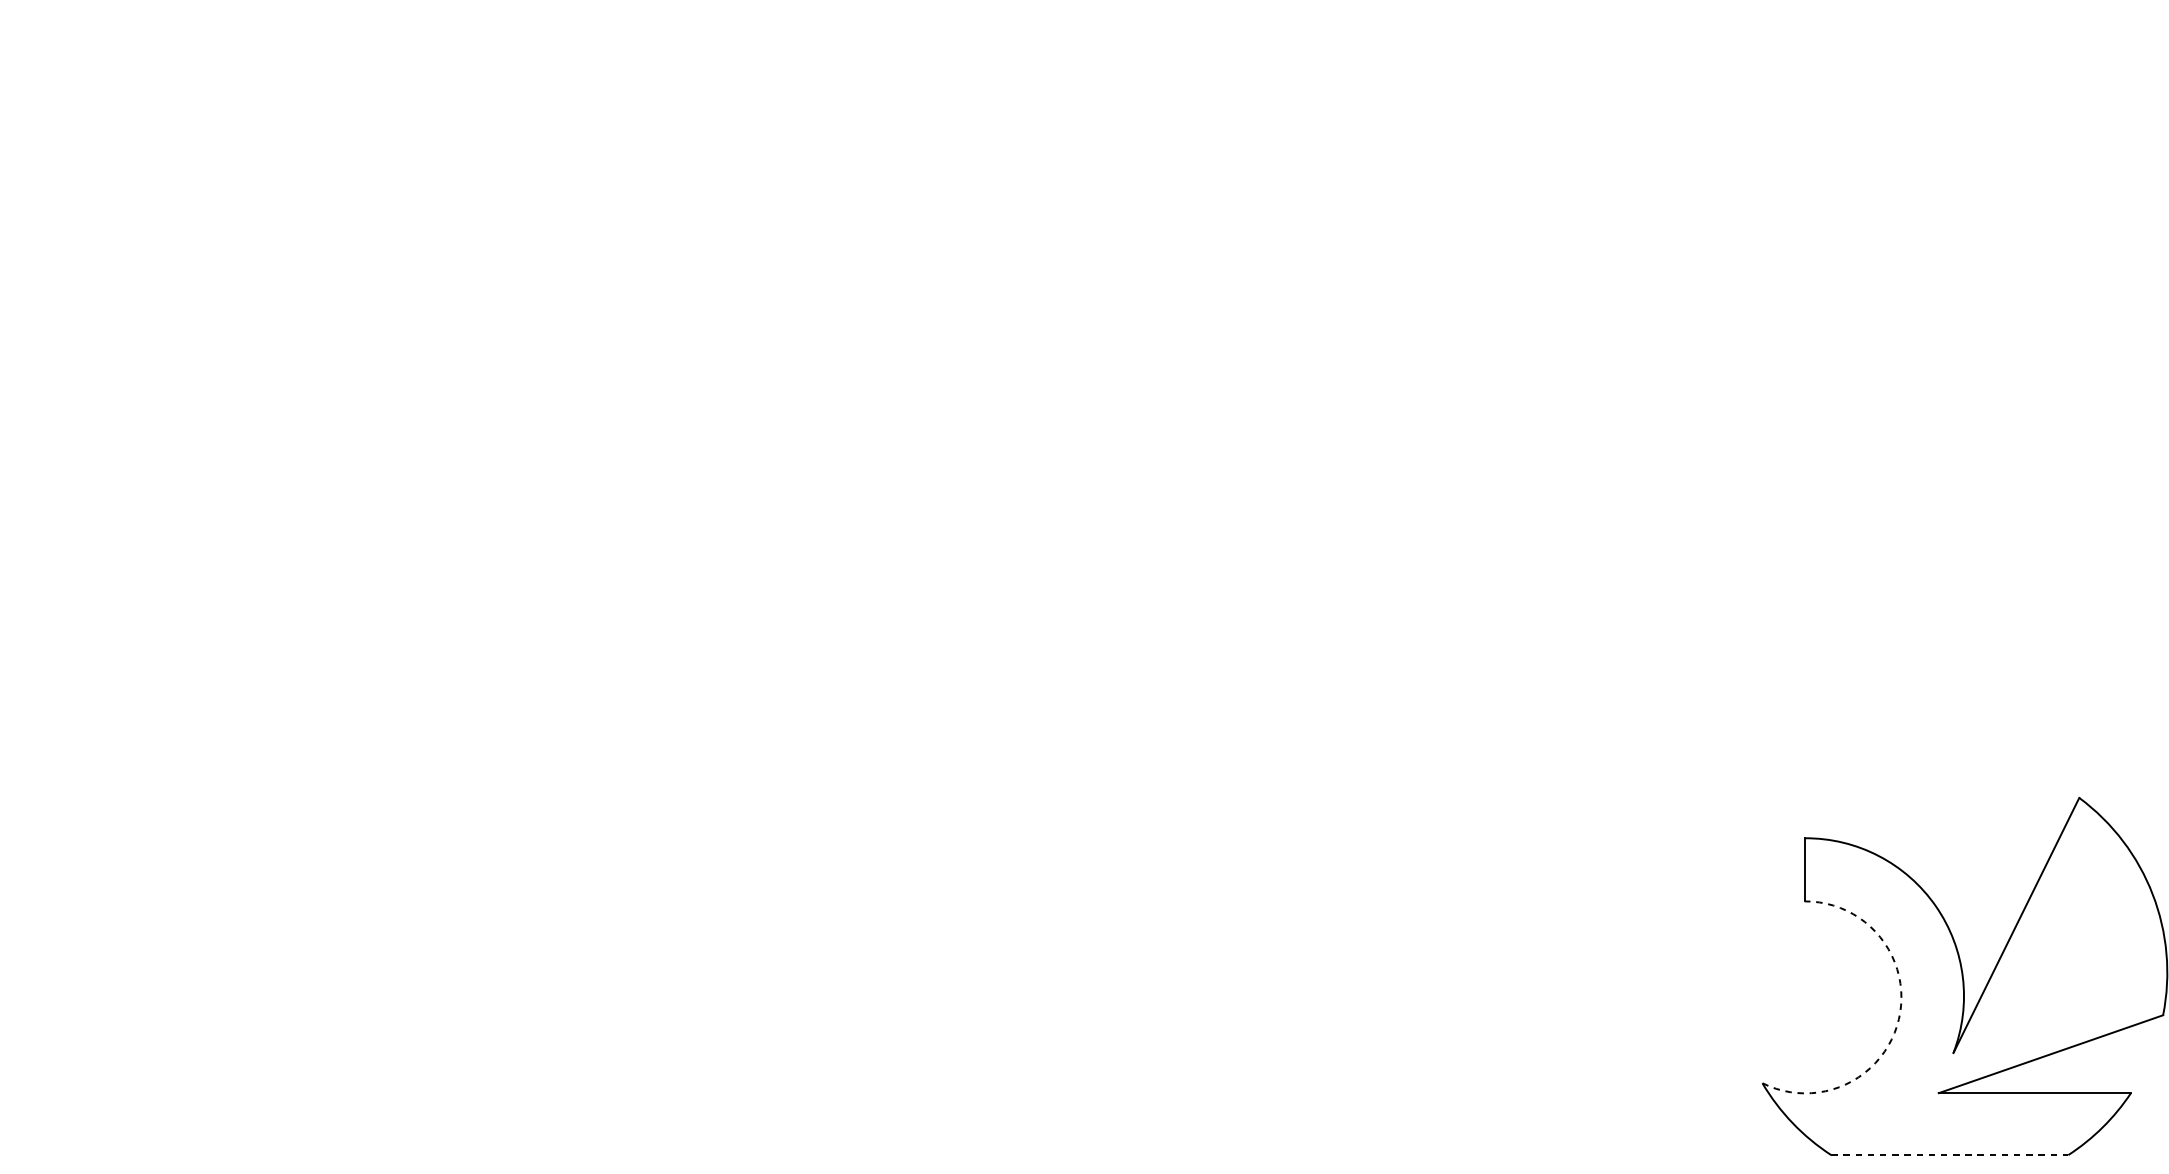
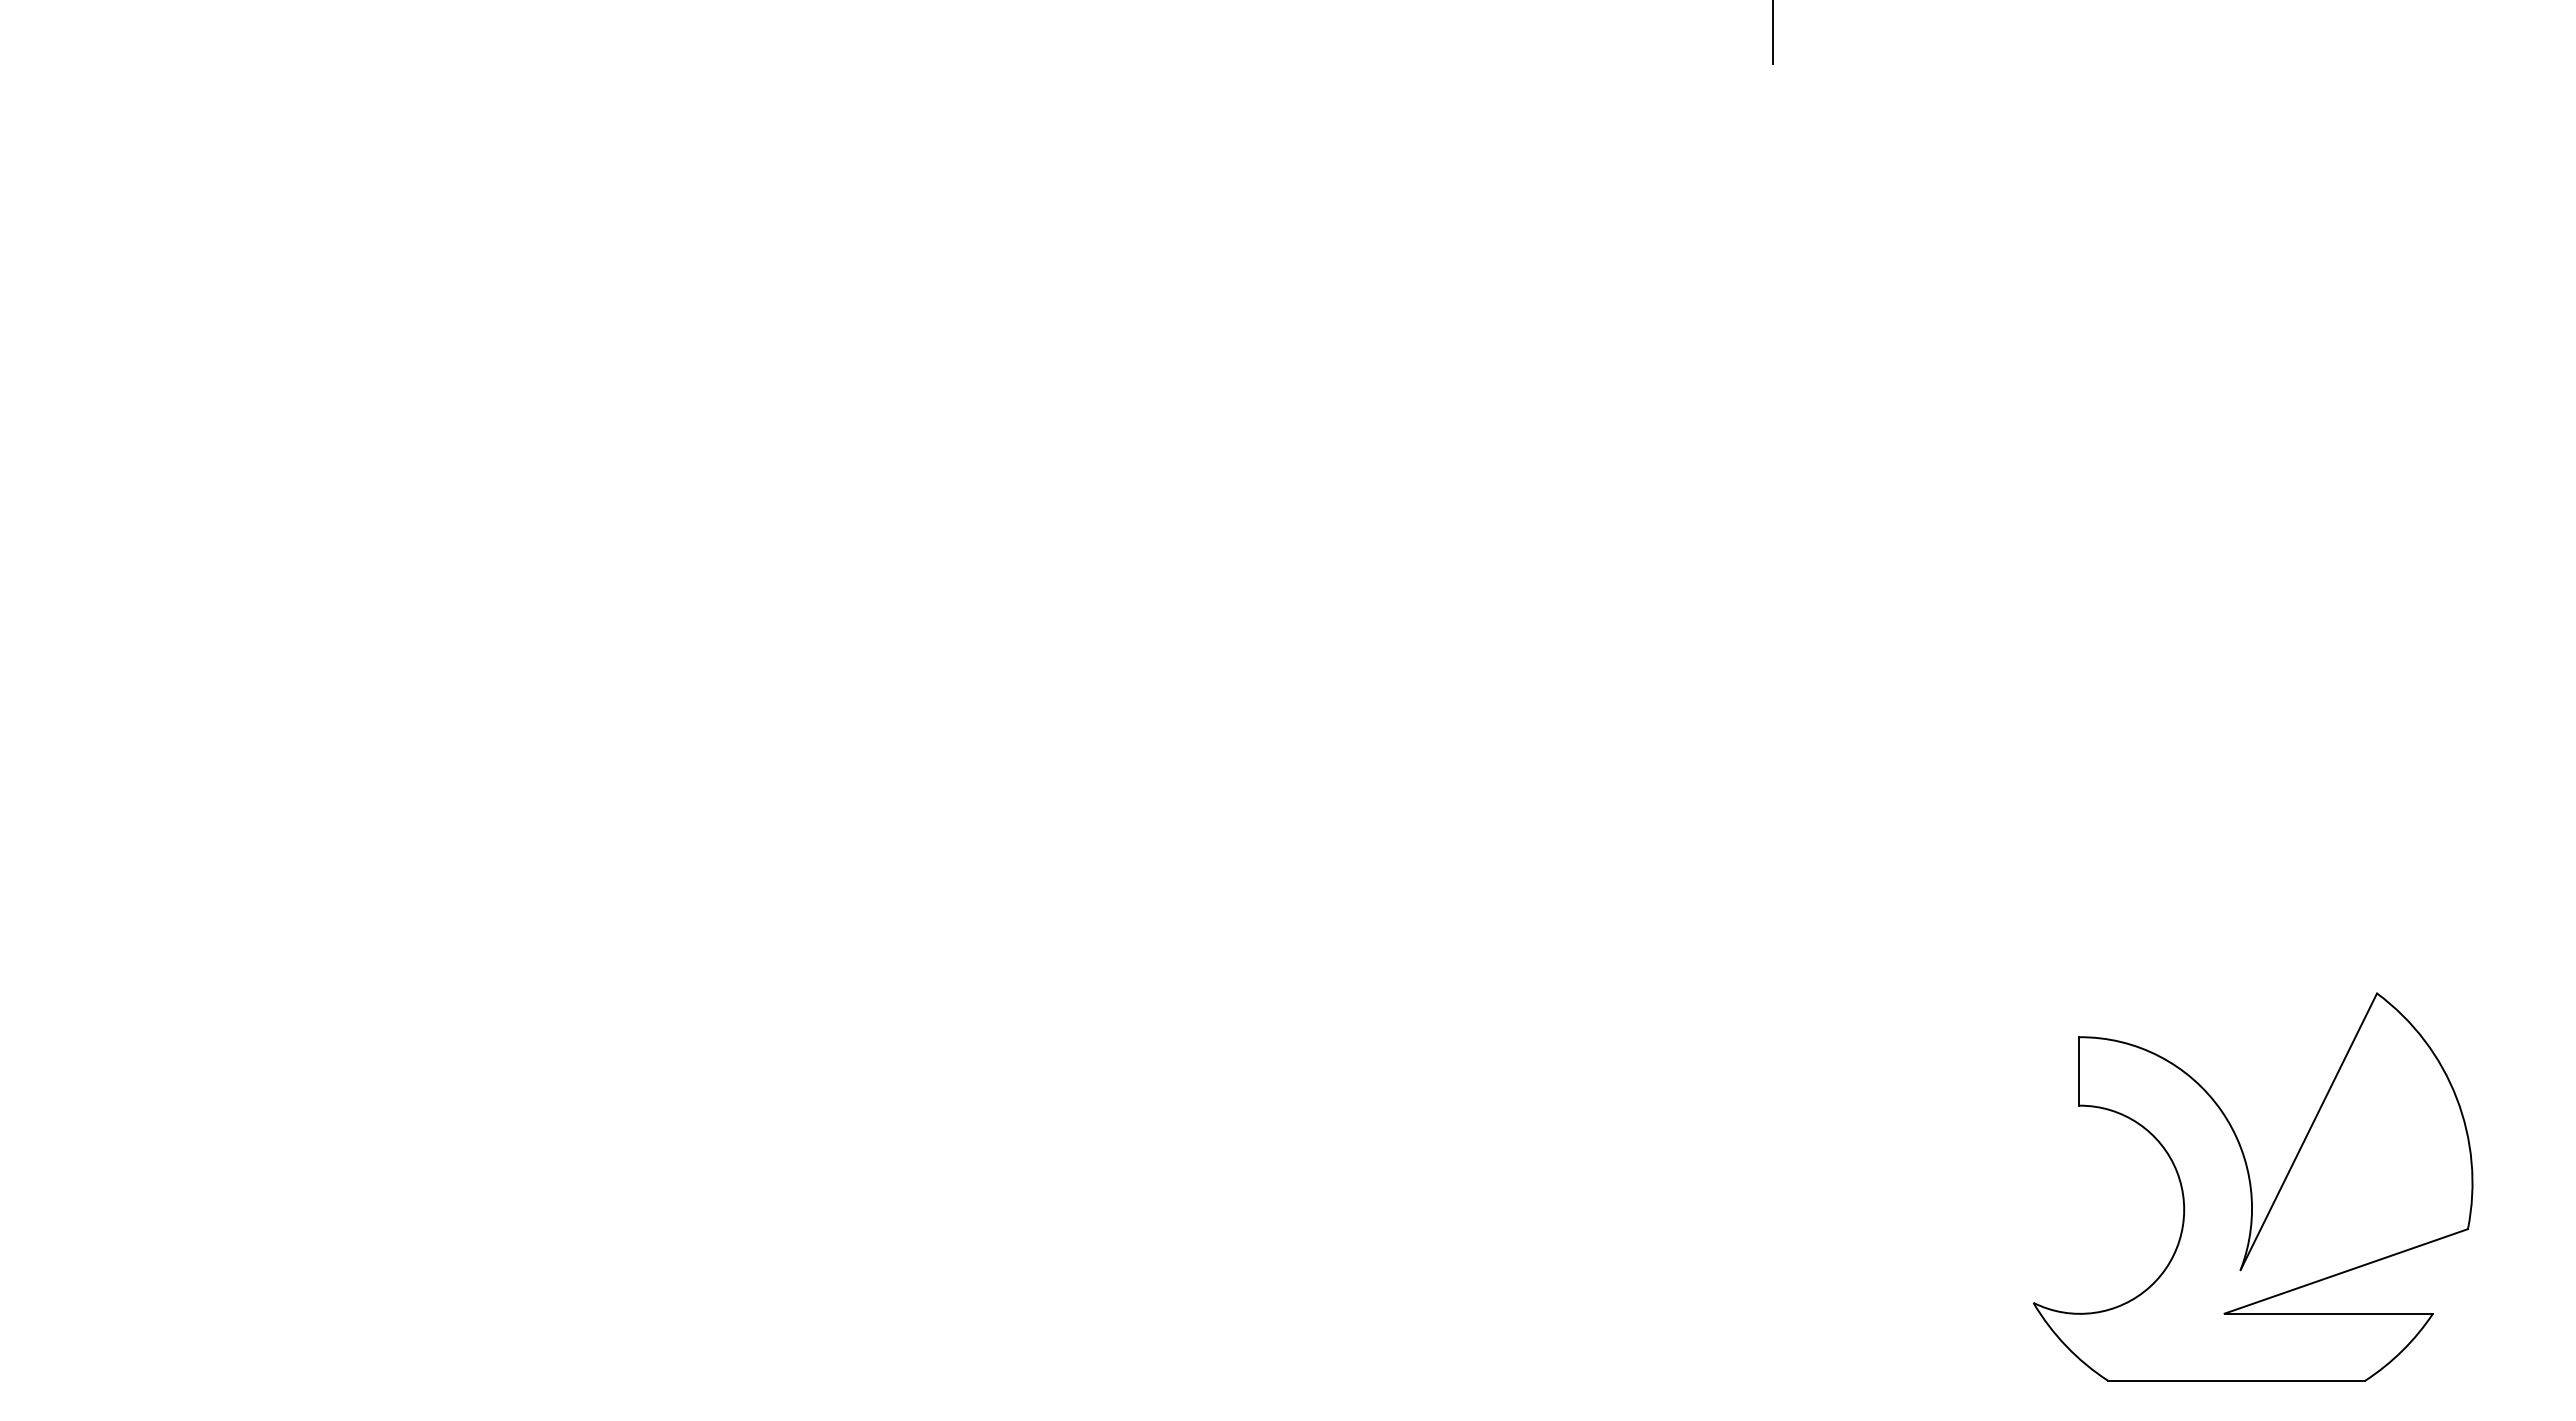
arc: (1898, 1019) -> (2181, 1233), dashed -> solid
line: (1949, 1154) -> (2236, 1380), dashed -> solid

